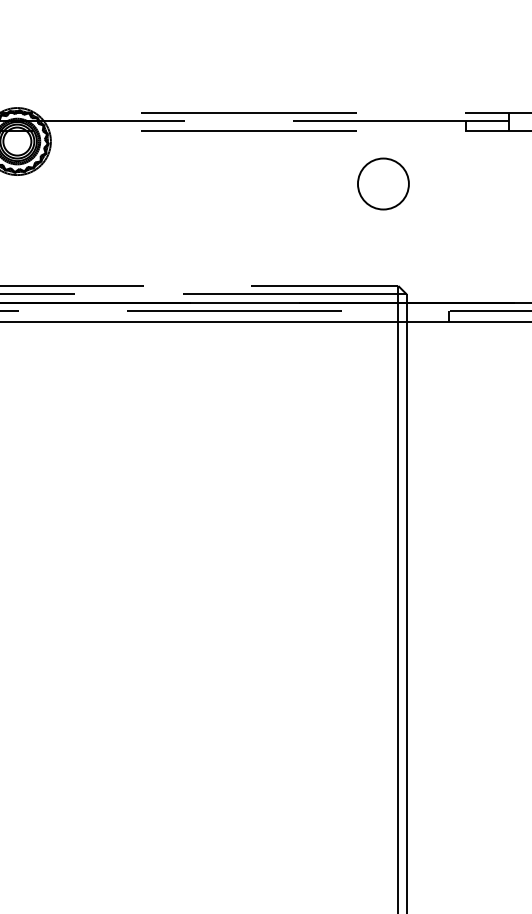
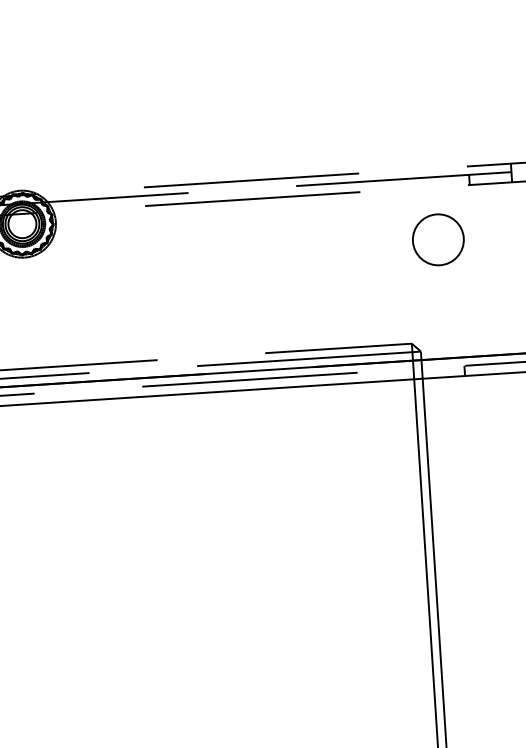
circle: (383, 183) -> (438, 239), moved

